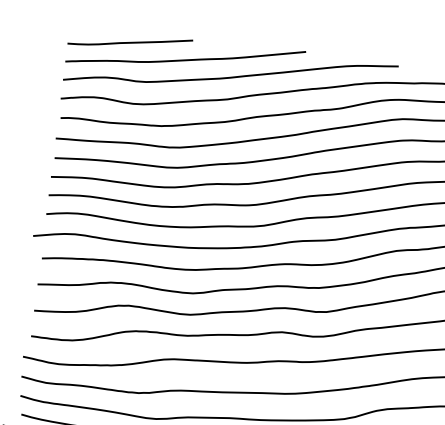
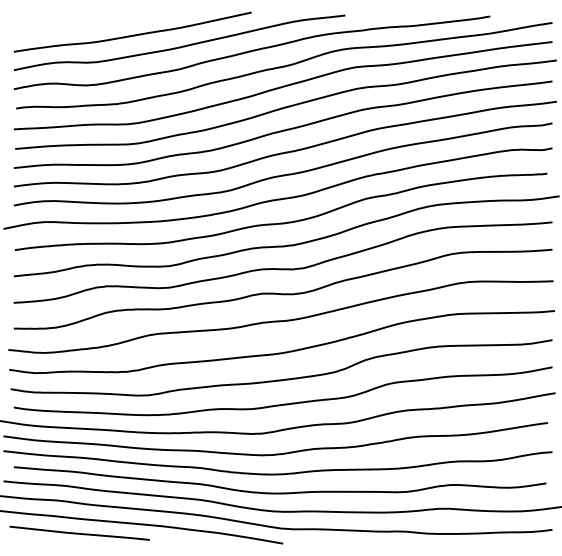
curve: (129, 42) -> (75, 24), removed

